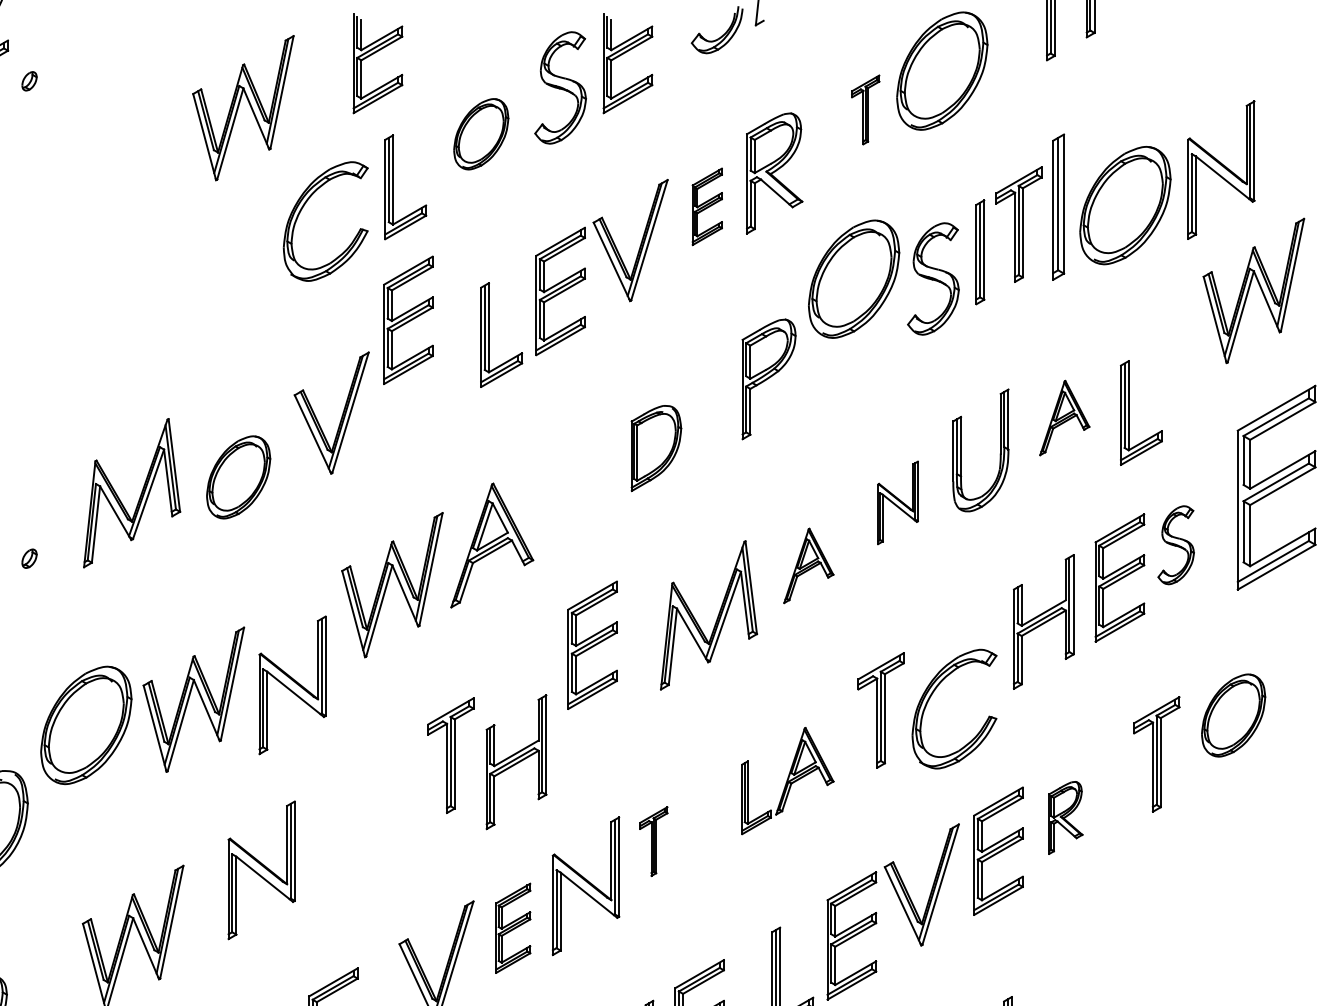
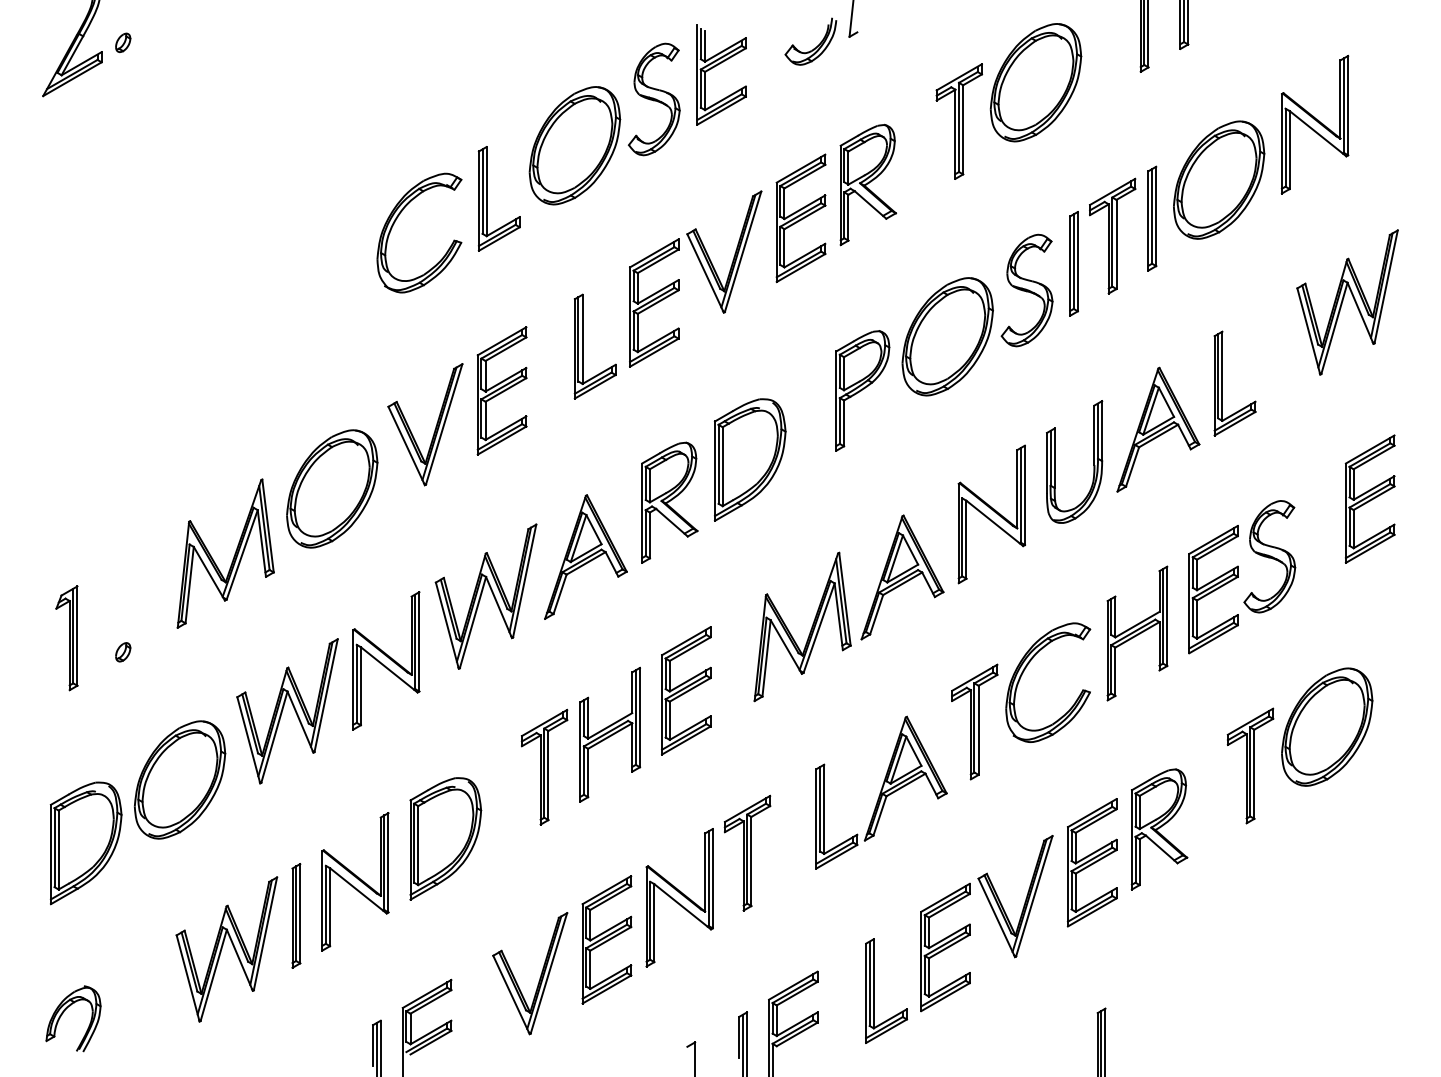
part: (372, 54) -> (466, 66), removed
part: (29, 80) -> (123, 42), moved
part: (242, 107) -> (336, 119), removed
part: (865, 109) -> (959, 121), size x1.67
part: (480, 133) -> (574, 145), size x1.67
part: (1220, 169) -> (1314, 124), moved
part: (1125, 204) -> (1219, 179), moved
part: (706, 206) -> (800, 218), size x1.67
part: (1058, 206) -> (1152, 218), size x0.71
part: (853, 278) -> (947, 336), moved
part: (407, 319) -> (501, 390), moved
part: (1128, 412) -> (1222, 383), moved
part: (1064, 417) -> (1158, 429), size x1.67
part: (655, 447) -> (749, 459), size x1.43
part: (238, 476) -> (332, 488), size x1.43
part: (1275, 486) -> (1369, 498), size x0.62
part: (575, 490) -> (669, 502), added
part: (139, 495) -> (233, 556), moved
part: (897, 502) -> (991, 514), size x1.67
part: (1175, 544) -> (1269, 556), size x1.43
part: (29, 558) -> (123, 652), moved
part: (808, 565) -> (902, 577), size x1.67
part: (592, 644) -> (686, 690), moved
part: (292, 684) -> (386, 660), moved
part: (933, 692) -> (1027, 666), moved
part: (1233, 714) -> (1327, 726), size x1.43
part: (85, 724) -> (179, 779), moved
part: (516, 761) -> (610, 734), moved
part: (787, 780) -> (881, 792), size x1.43
part: (1065, 817) -> (1159, 829), size x1.67
part: (351, 826) -> (445, 838), added
part: (653, 840) -> (747, 852), size x1.67
part: (202, 903) -> (296, 915), added
part: (512, 927) -> (606, 939), size x1.43

